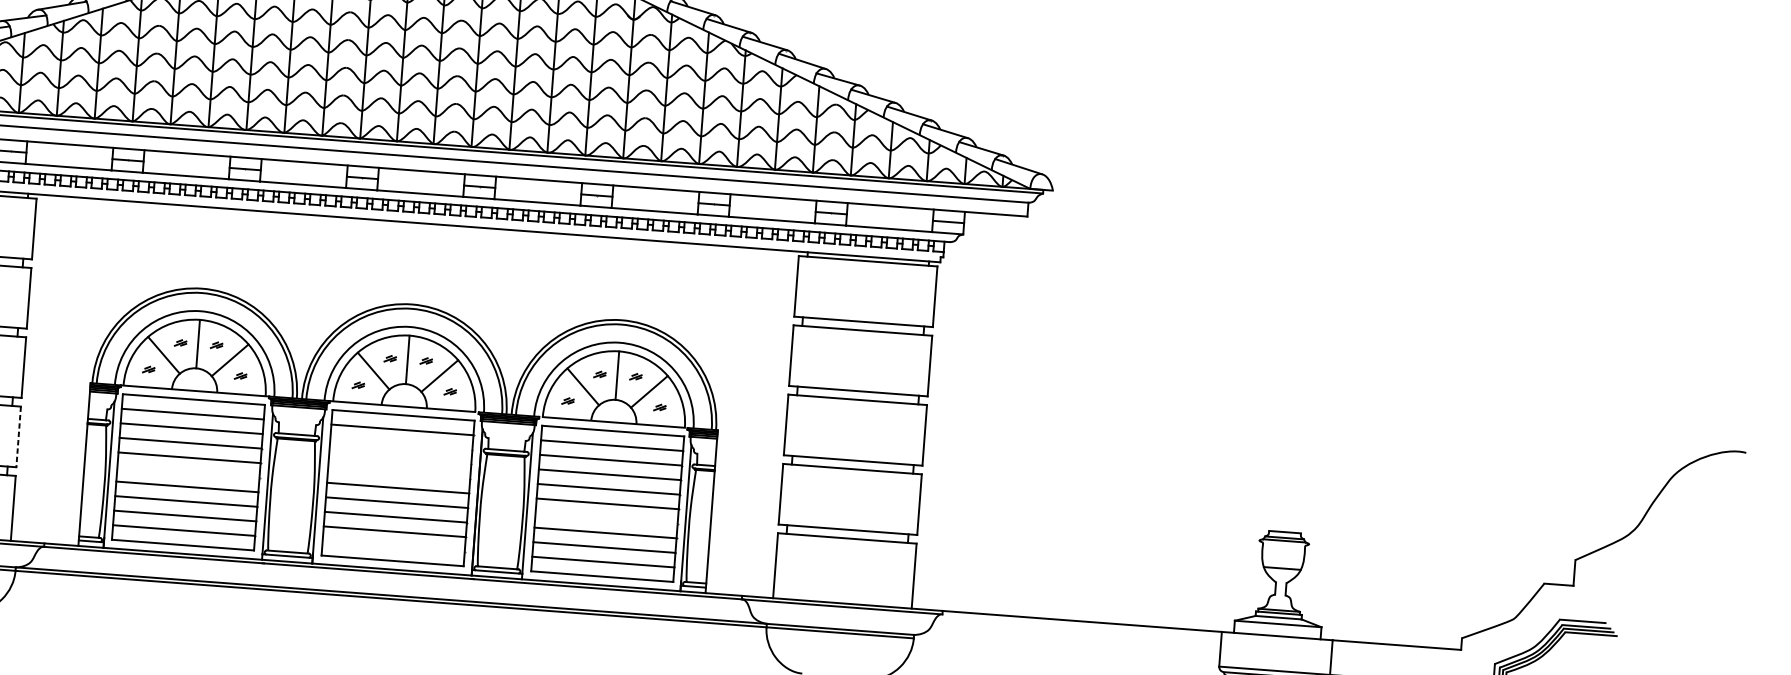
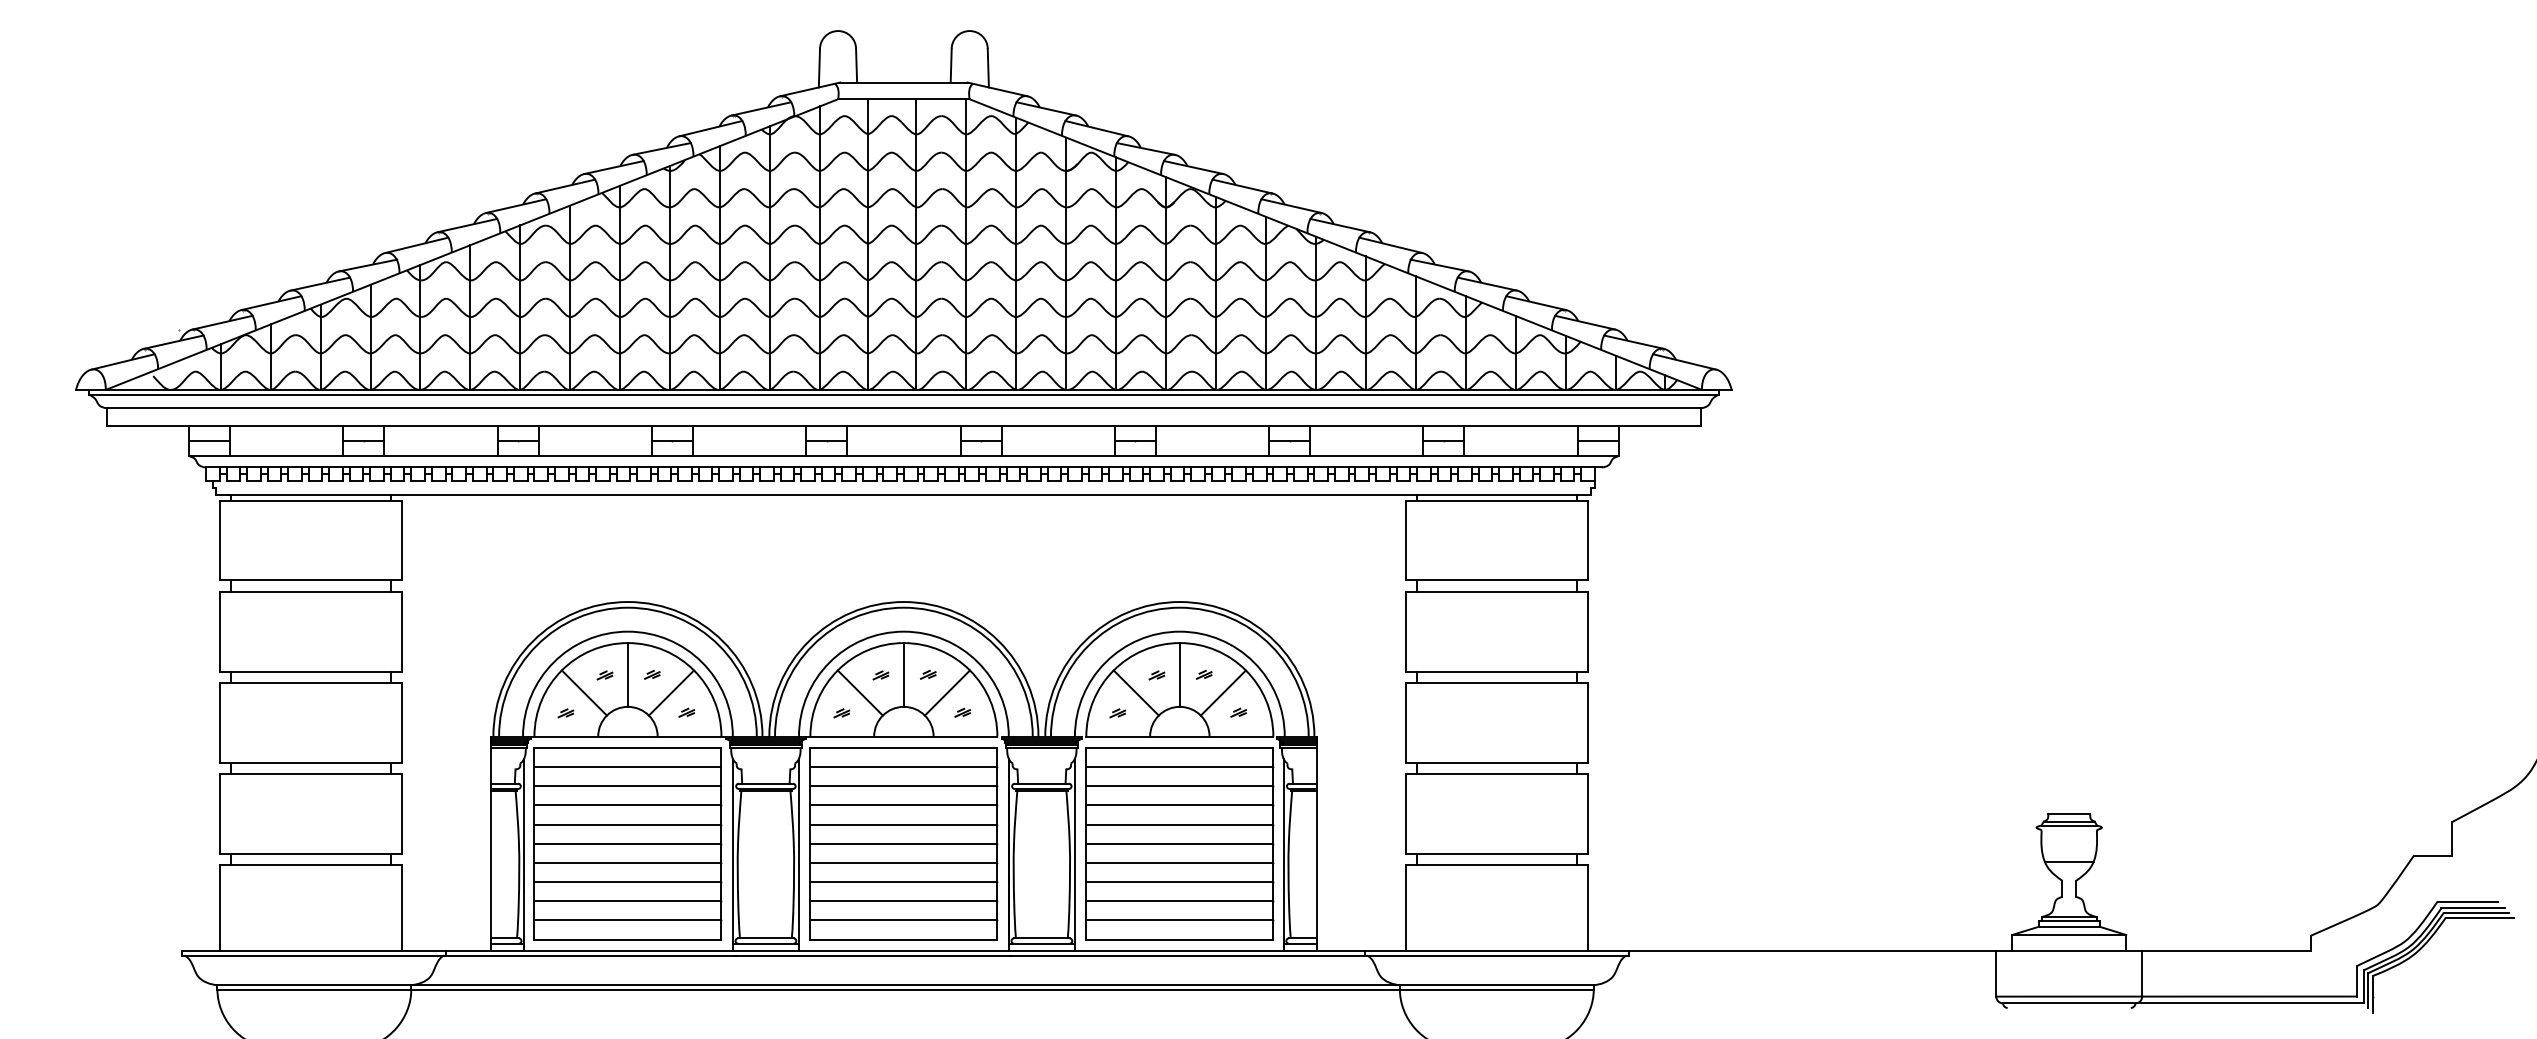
line: (18, 437) -> (402, 814), dashed -> solid
line: (401, 444) -> (903, 786), added
line: (399, 459) -> (903, 805), added
line: (188, 472) -> (627, 843), added
line: (398, 473) -> (903, 824), added
line: (606, 518) -> (1179, 862), added
line: (393, 546) -> (903, 920), added

